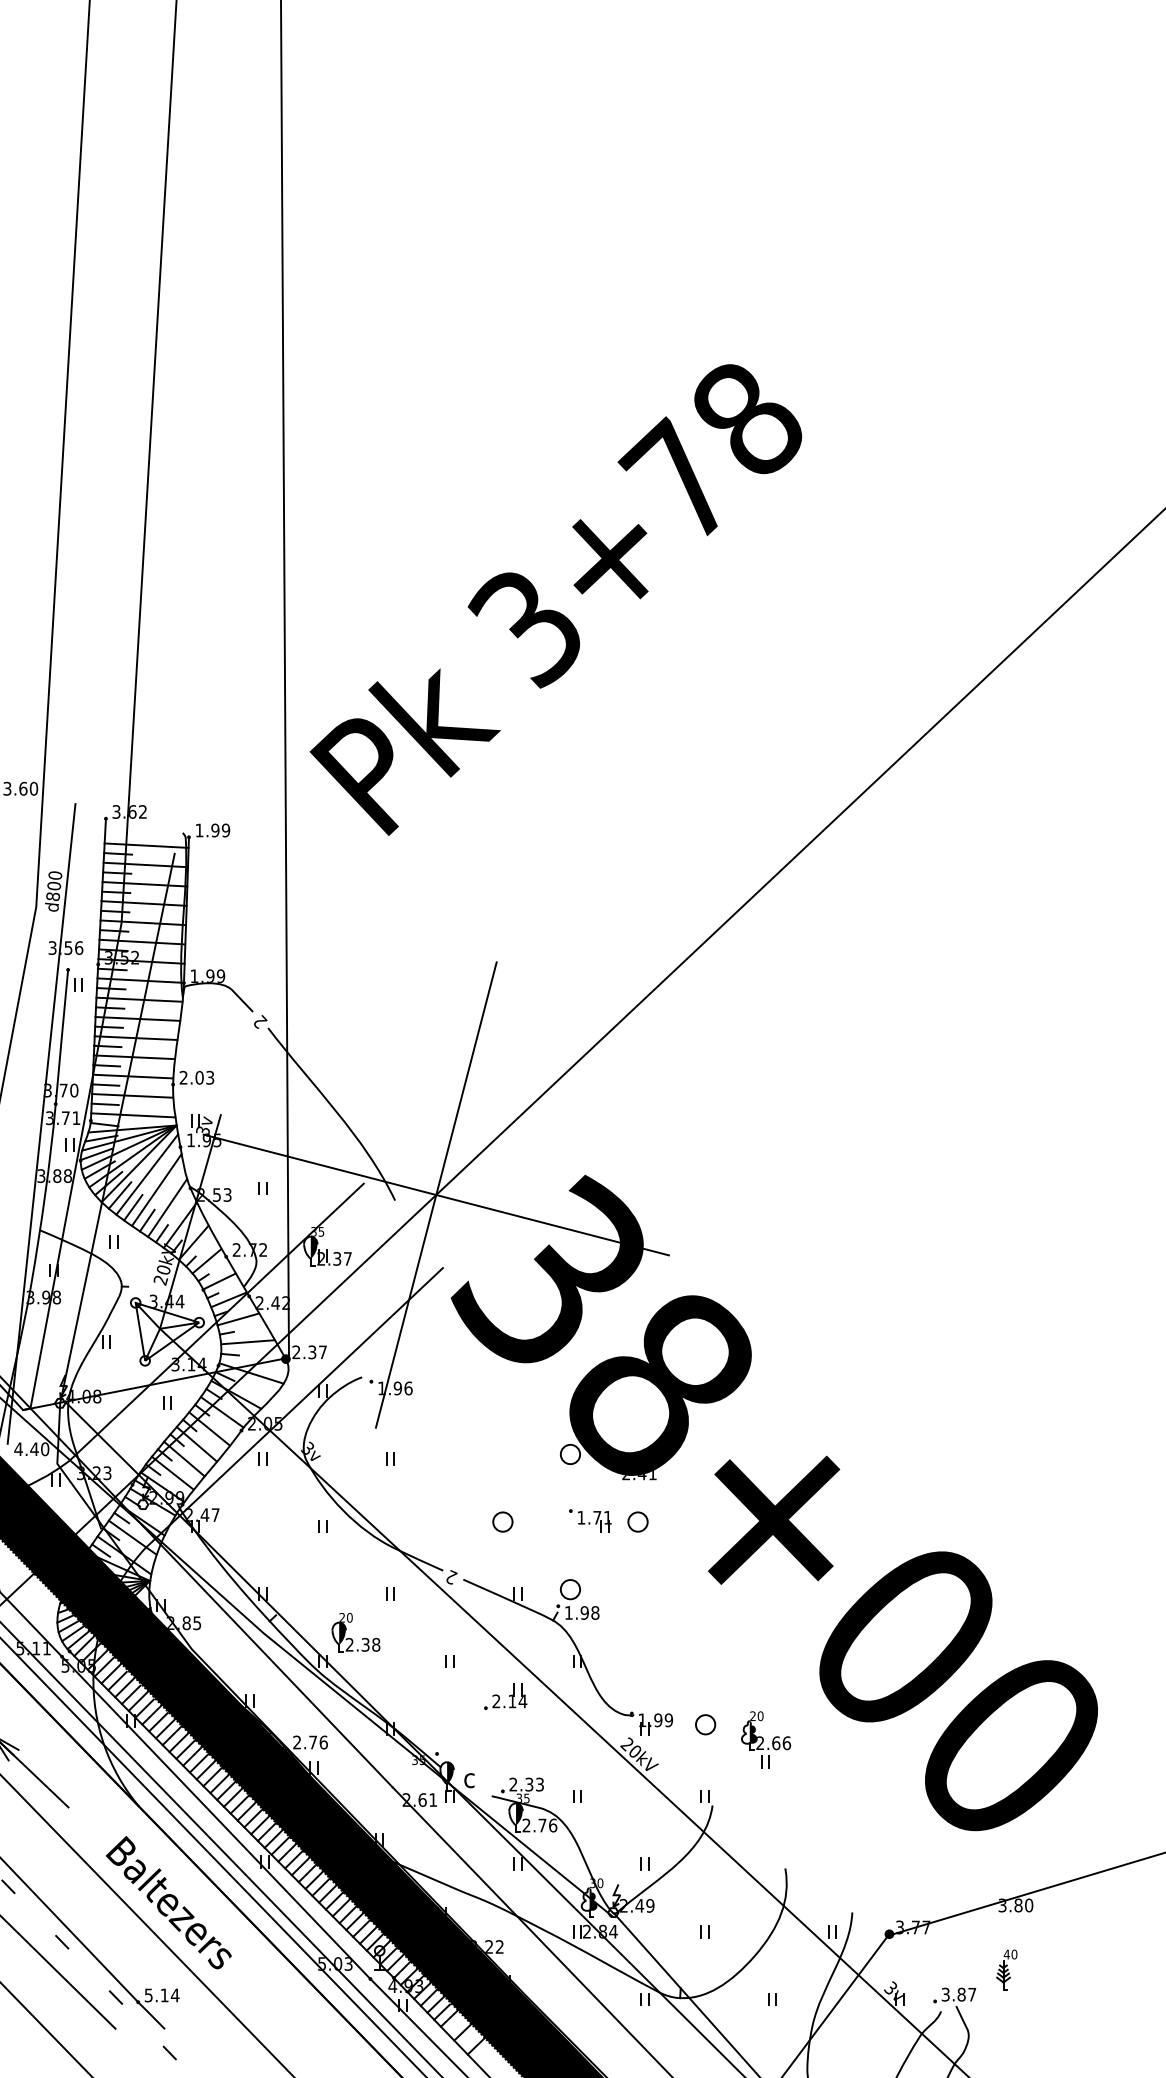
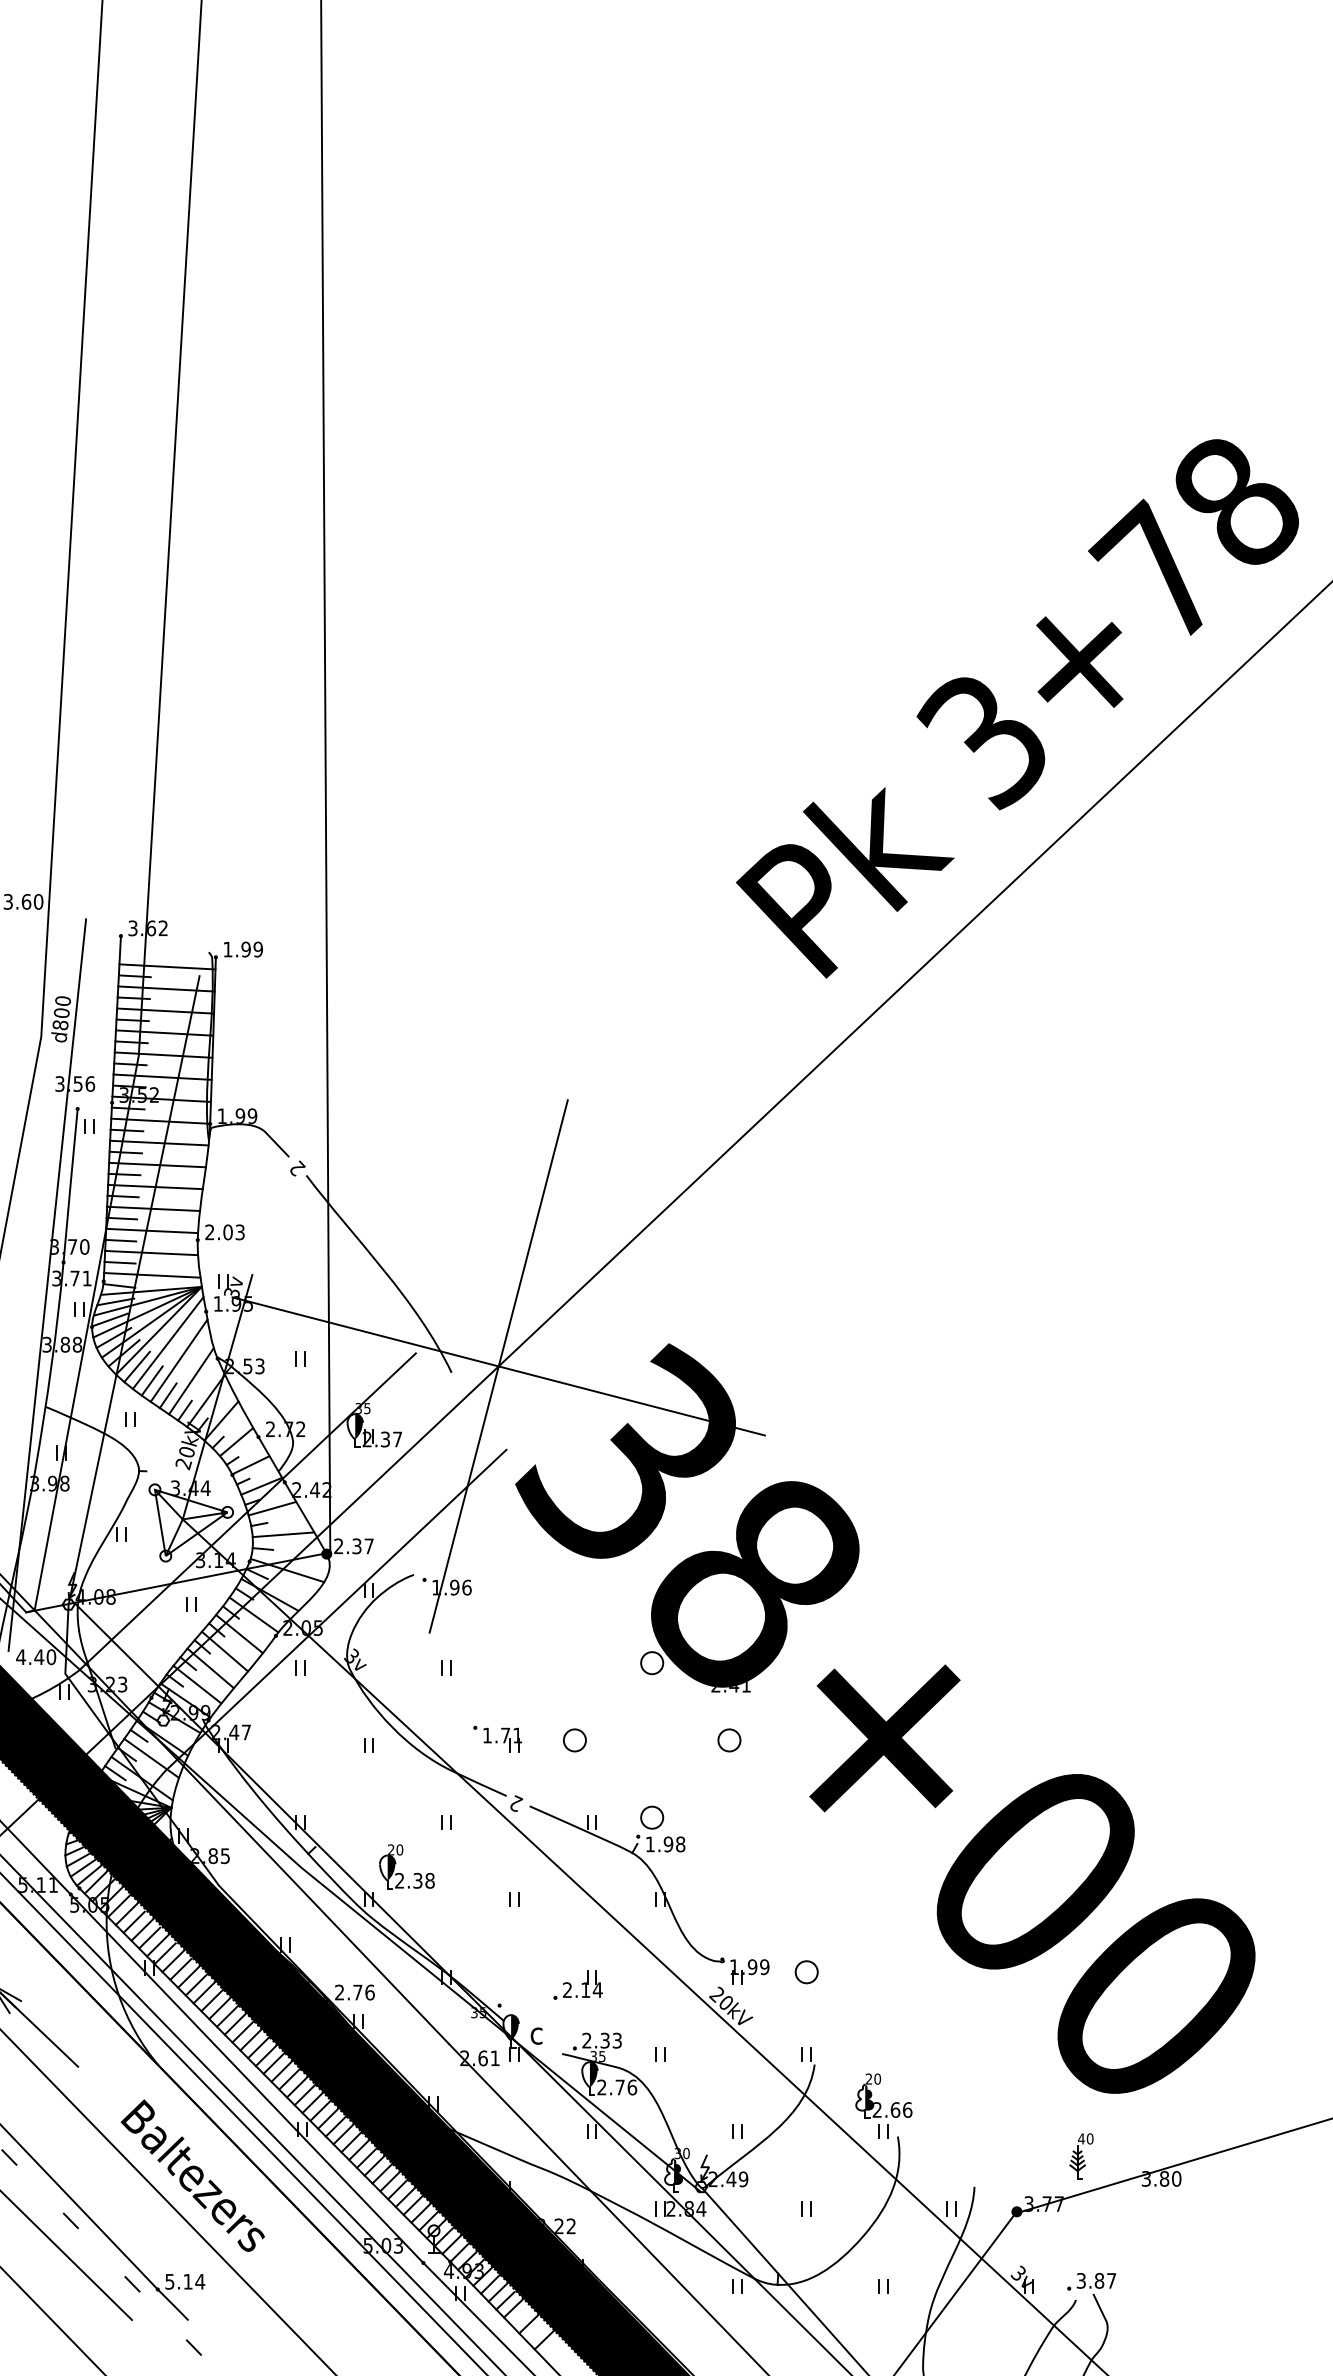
text: (555, 599) -> (1017, 708), moved
part: (590, 1520) -> (497, 1738), moved
part: (505, 1696) -> (577, 1984), moved
part: (766, 1739) -> (884, 2105), moved
part: (1006, 1969) -> (1081, 2156), moved

